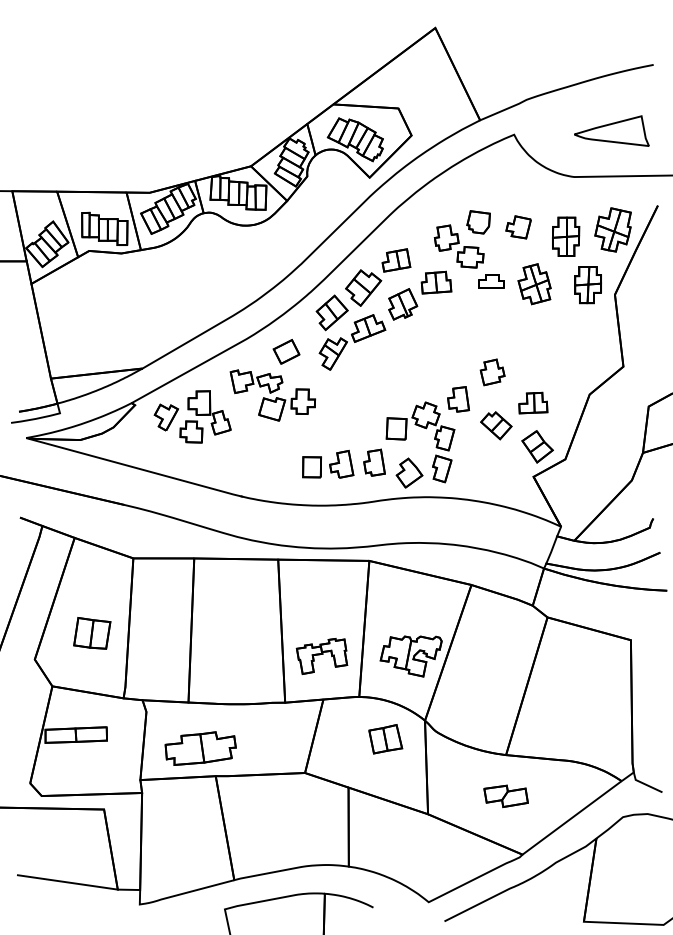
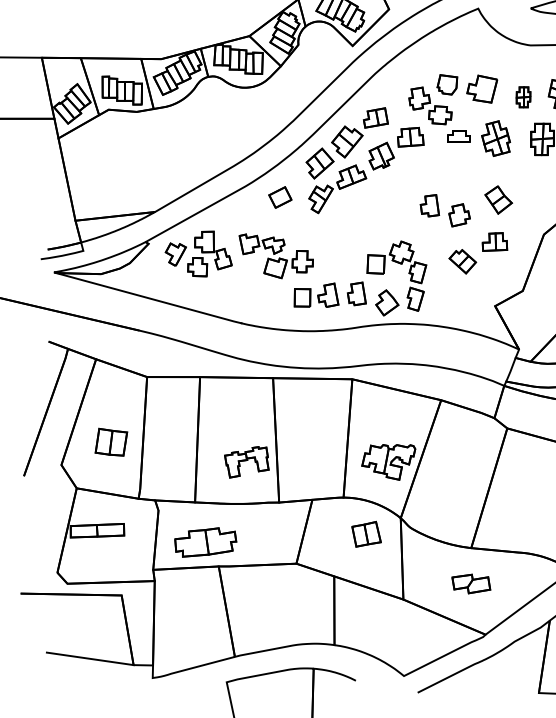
part: (518, 227) -> (482, 89), size x1.4
part: (566, 236) -> (523, 97), size x0.6
part: (272, 395) -> (275, 256), moved
part: (458, 399) -> (429, 205), moved
part: (537, 446) -> (498, 199), moved
part: (321, 656) -> (246, 462), moved

